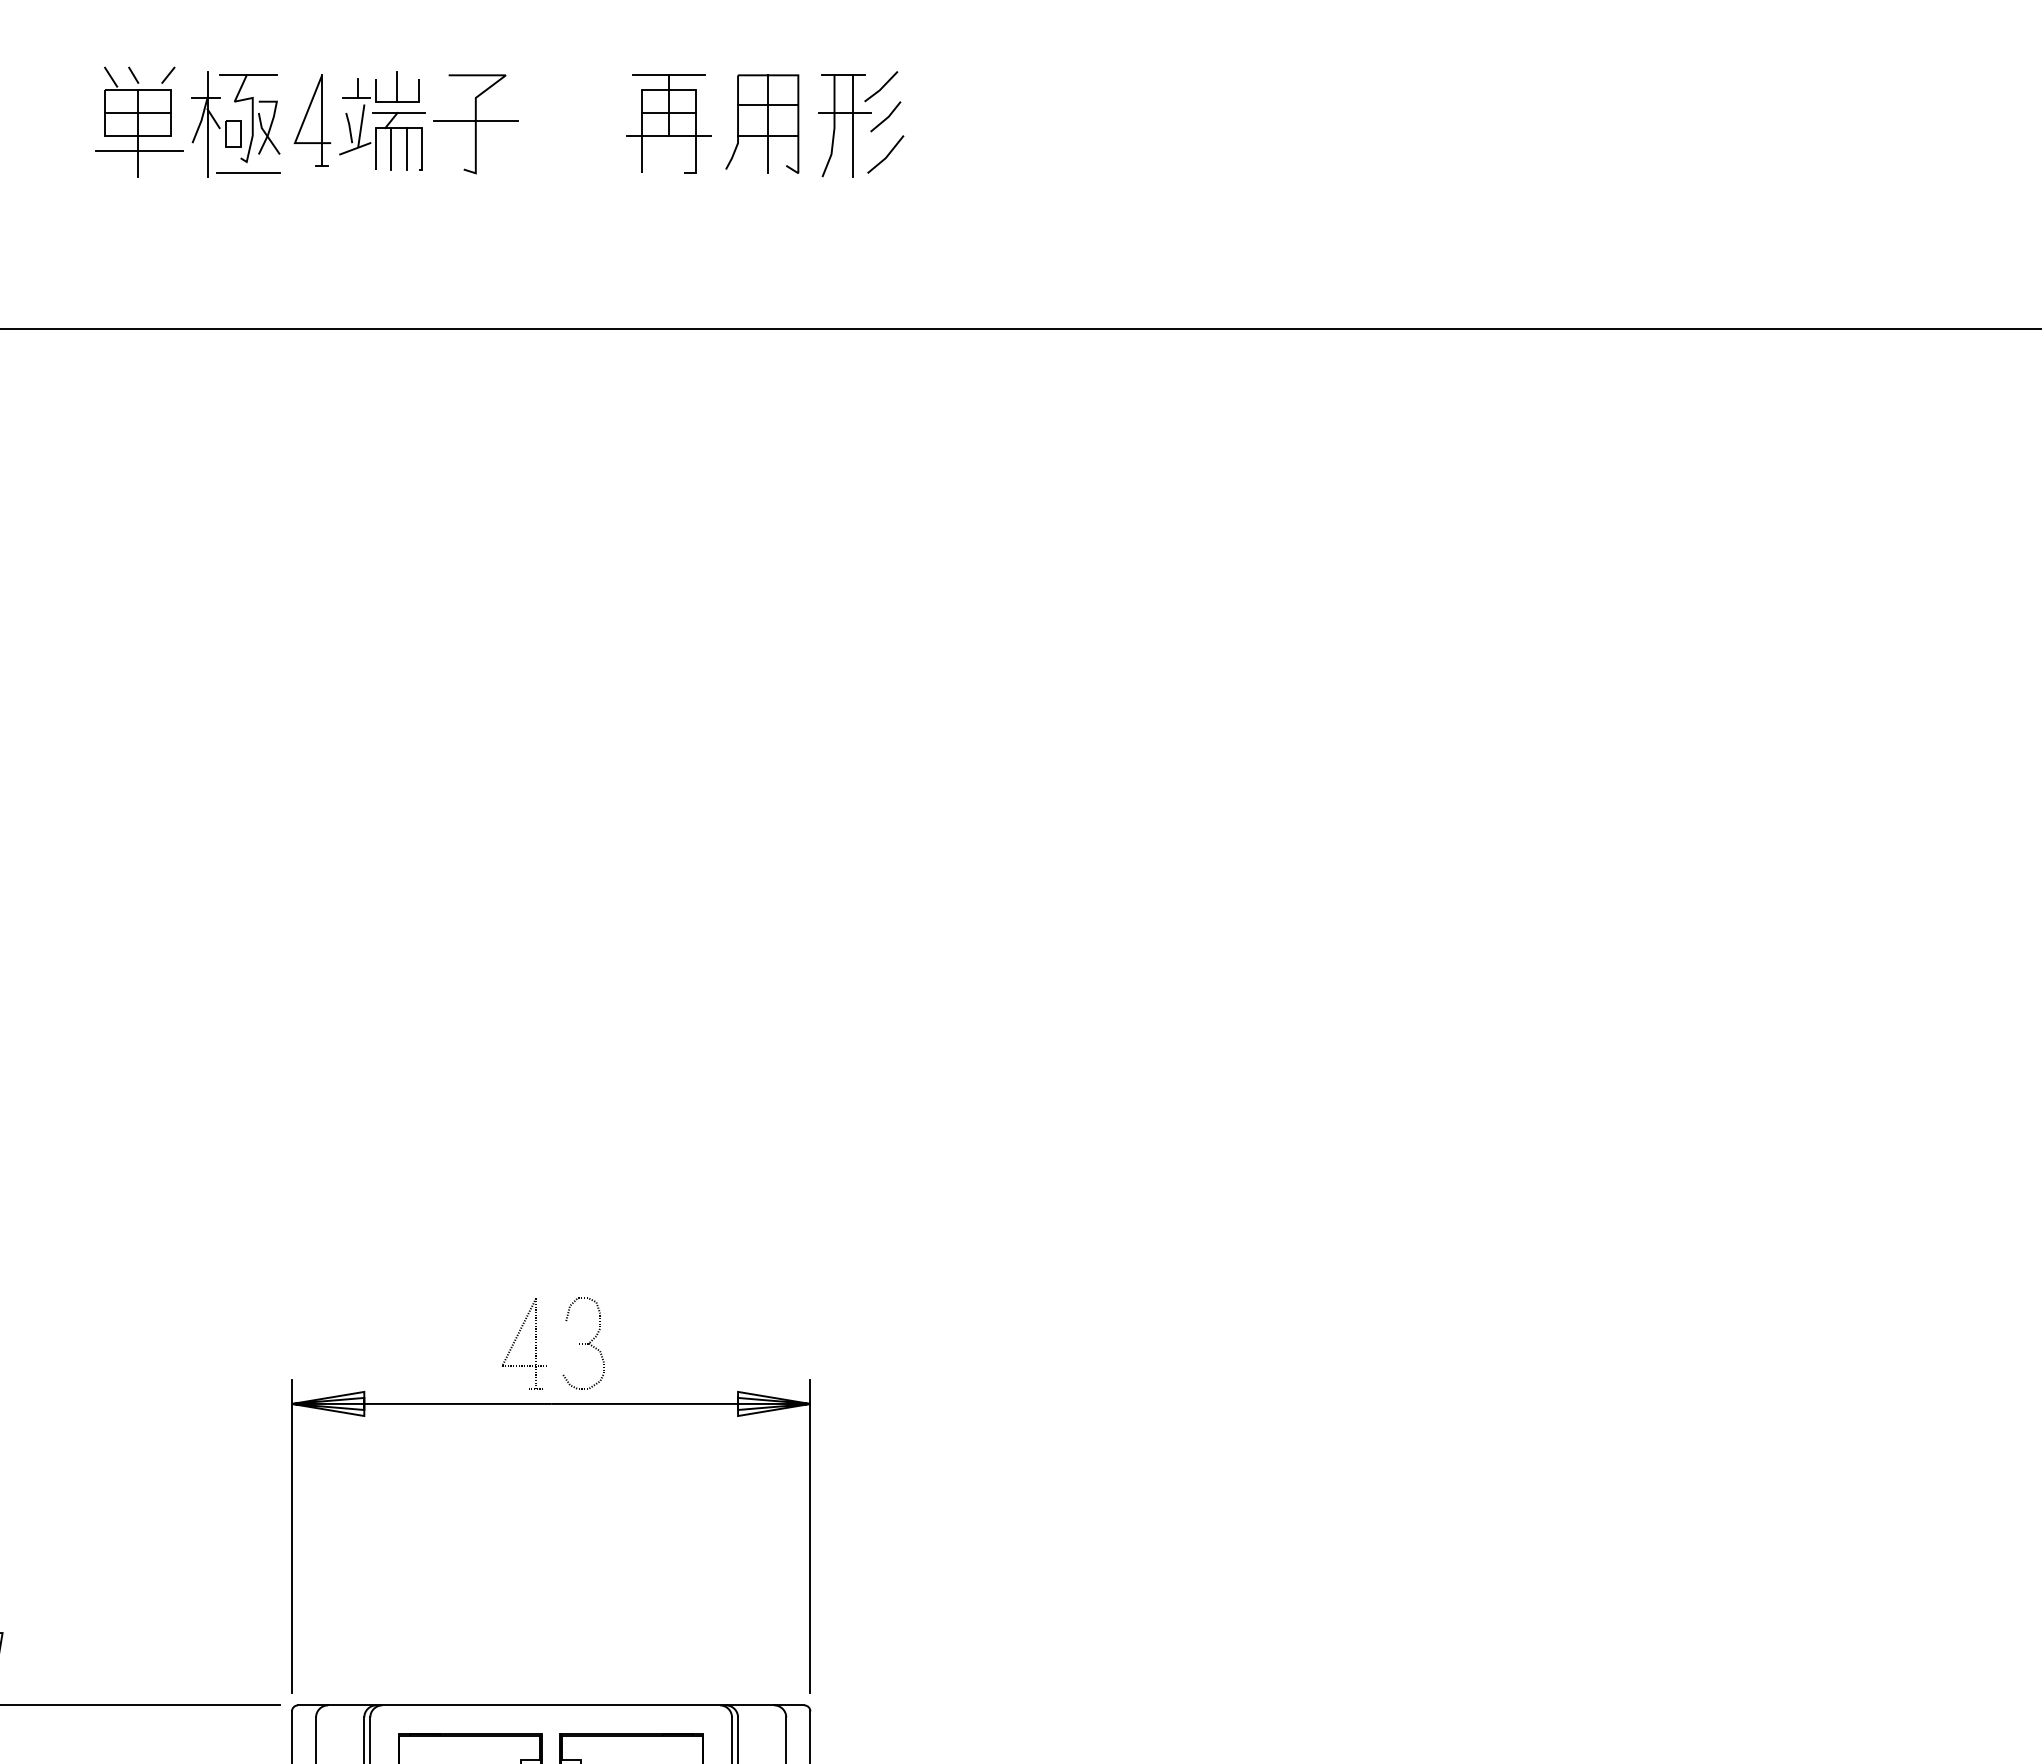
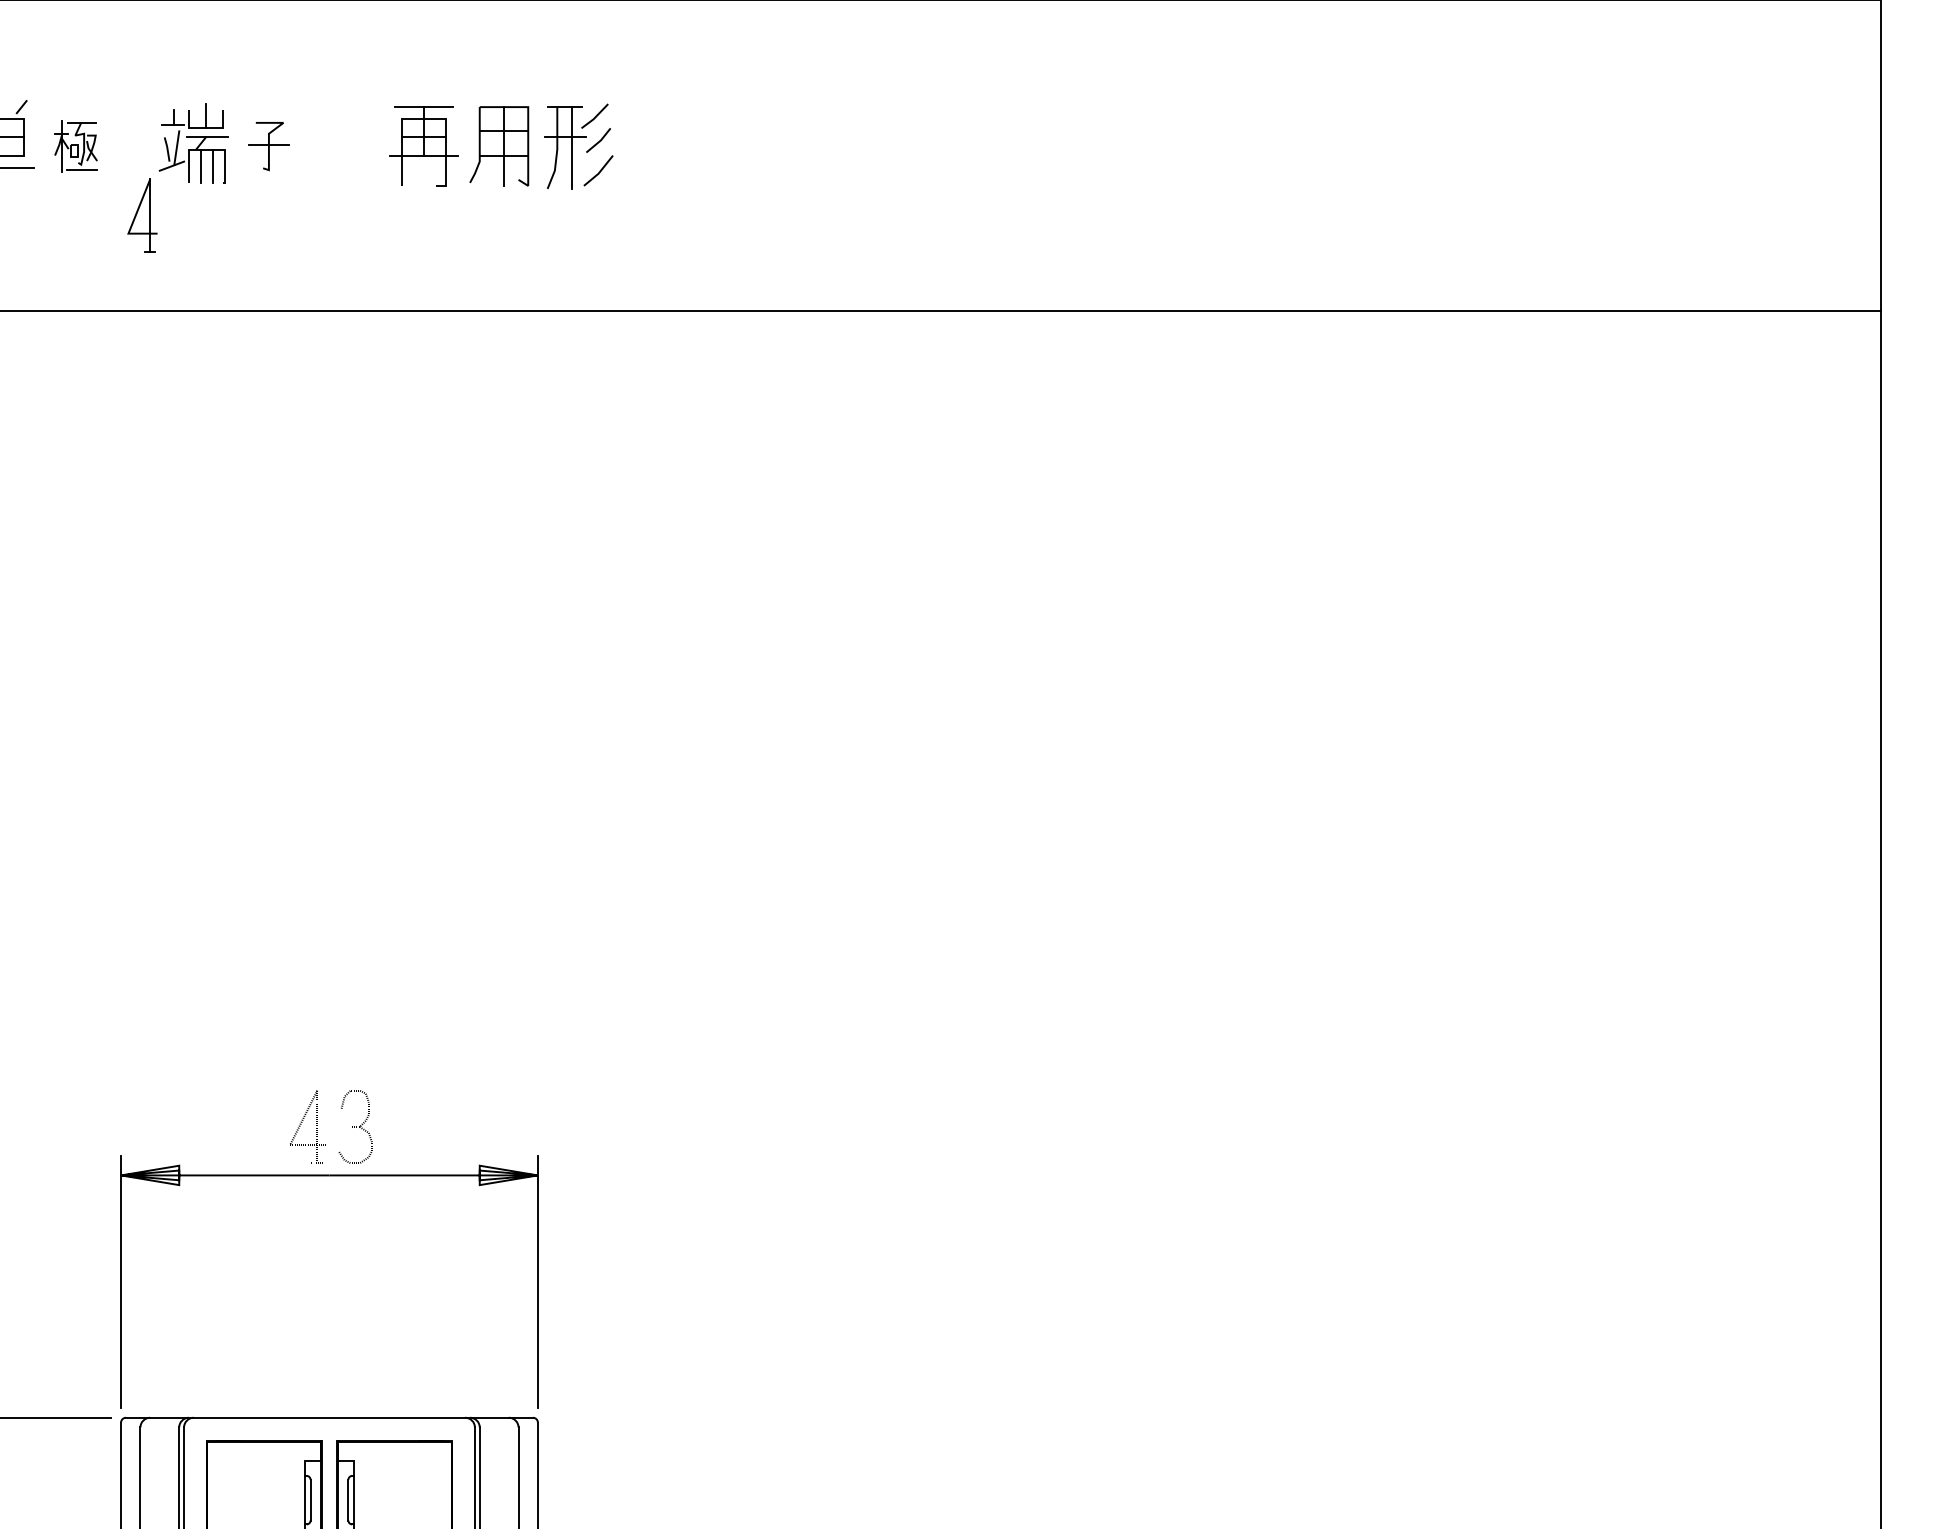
part: (312, 120) -> (142, 215), moved
part: (235, 124) -> (75, 146), size x0.6
part: (475, 124) -> (268, 146), size x0.6

